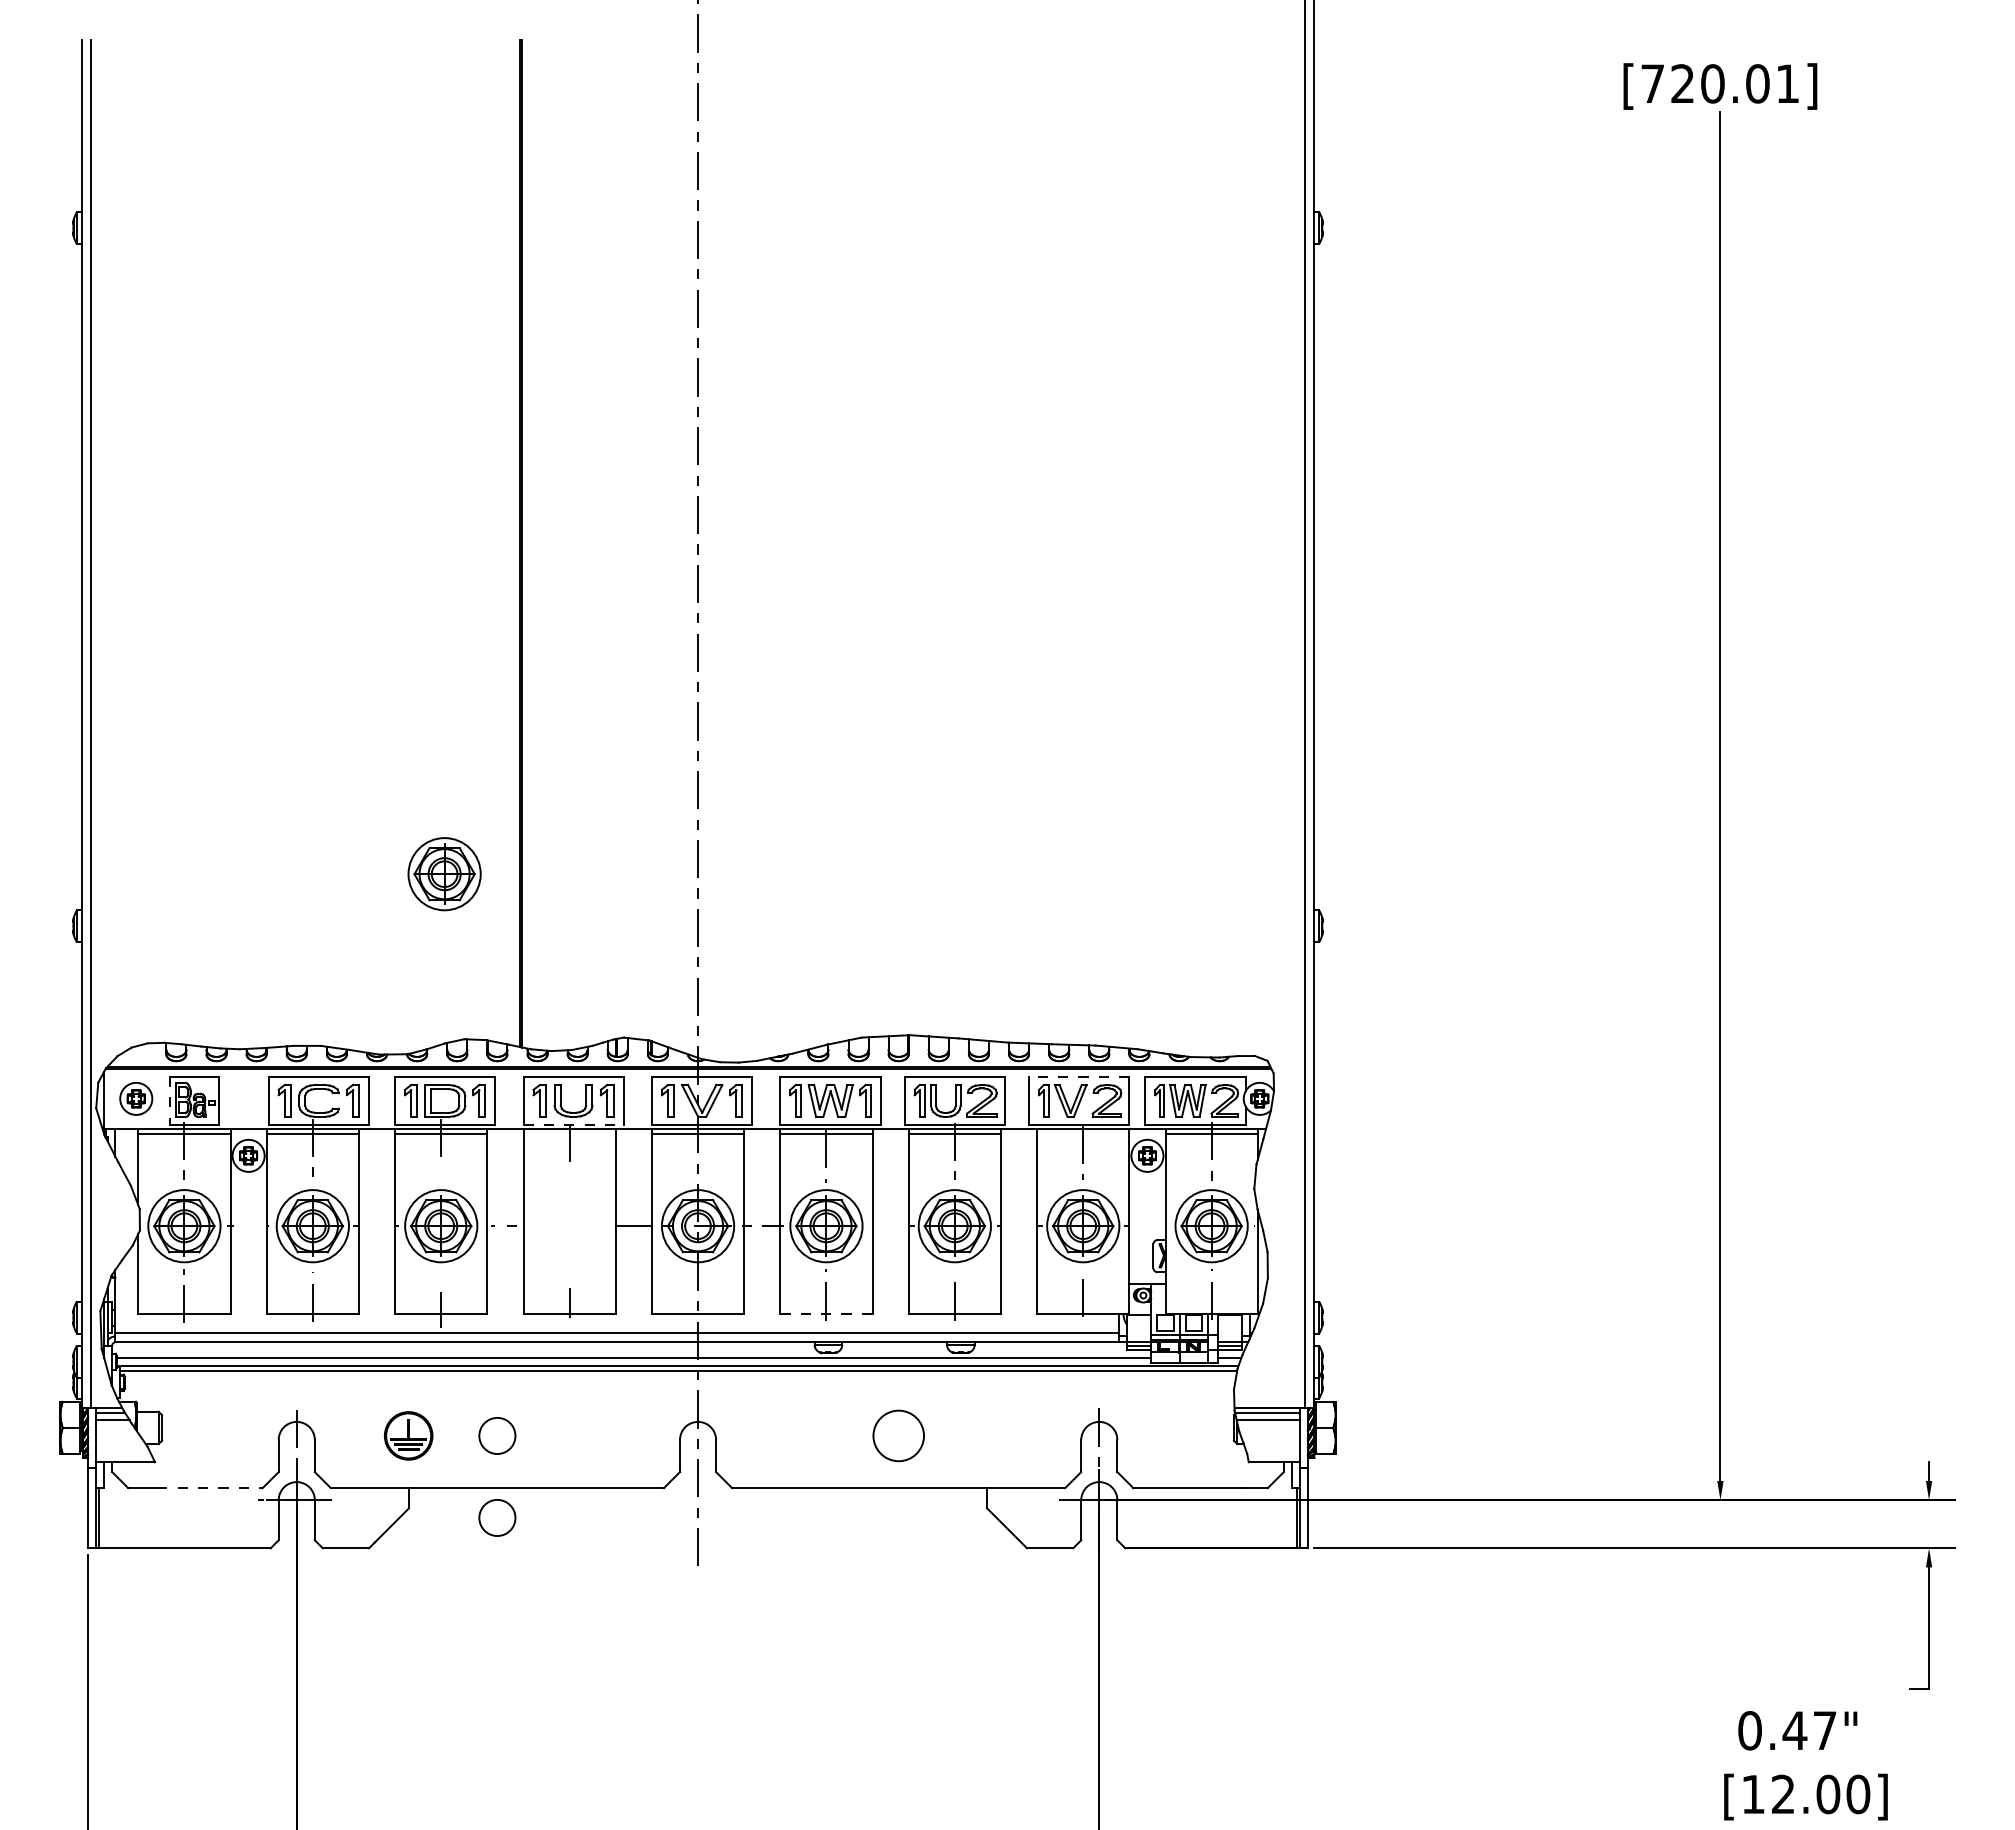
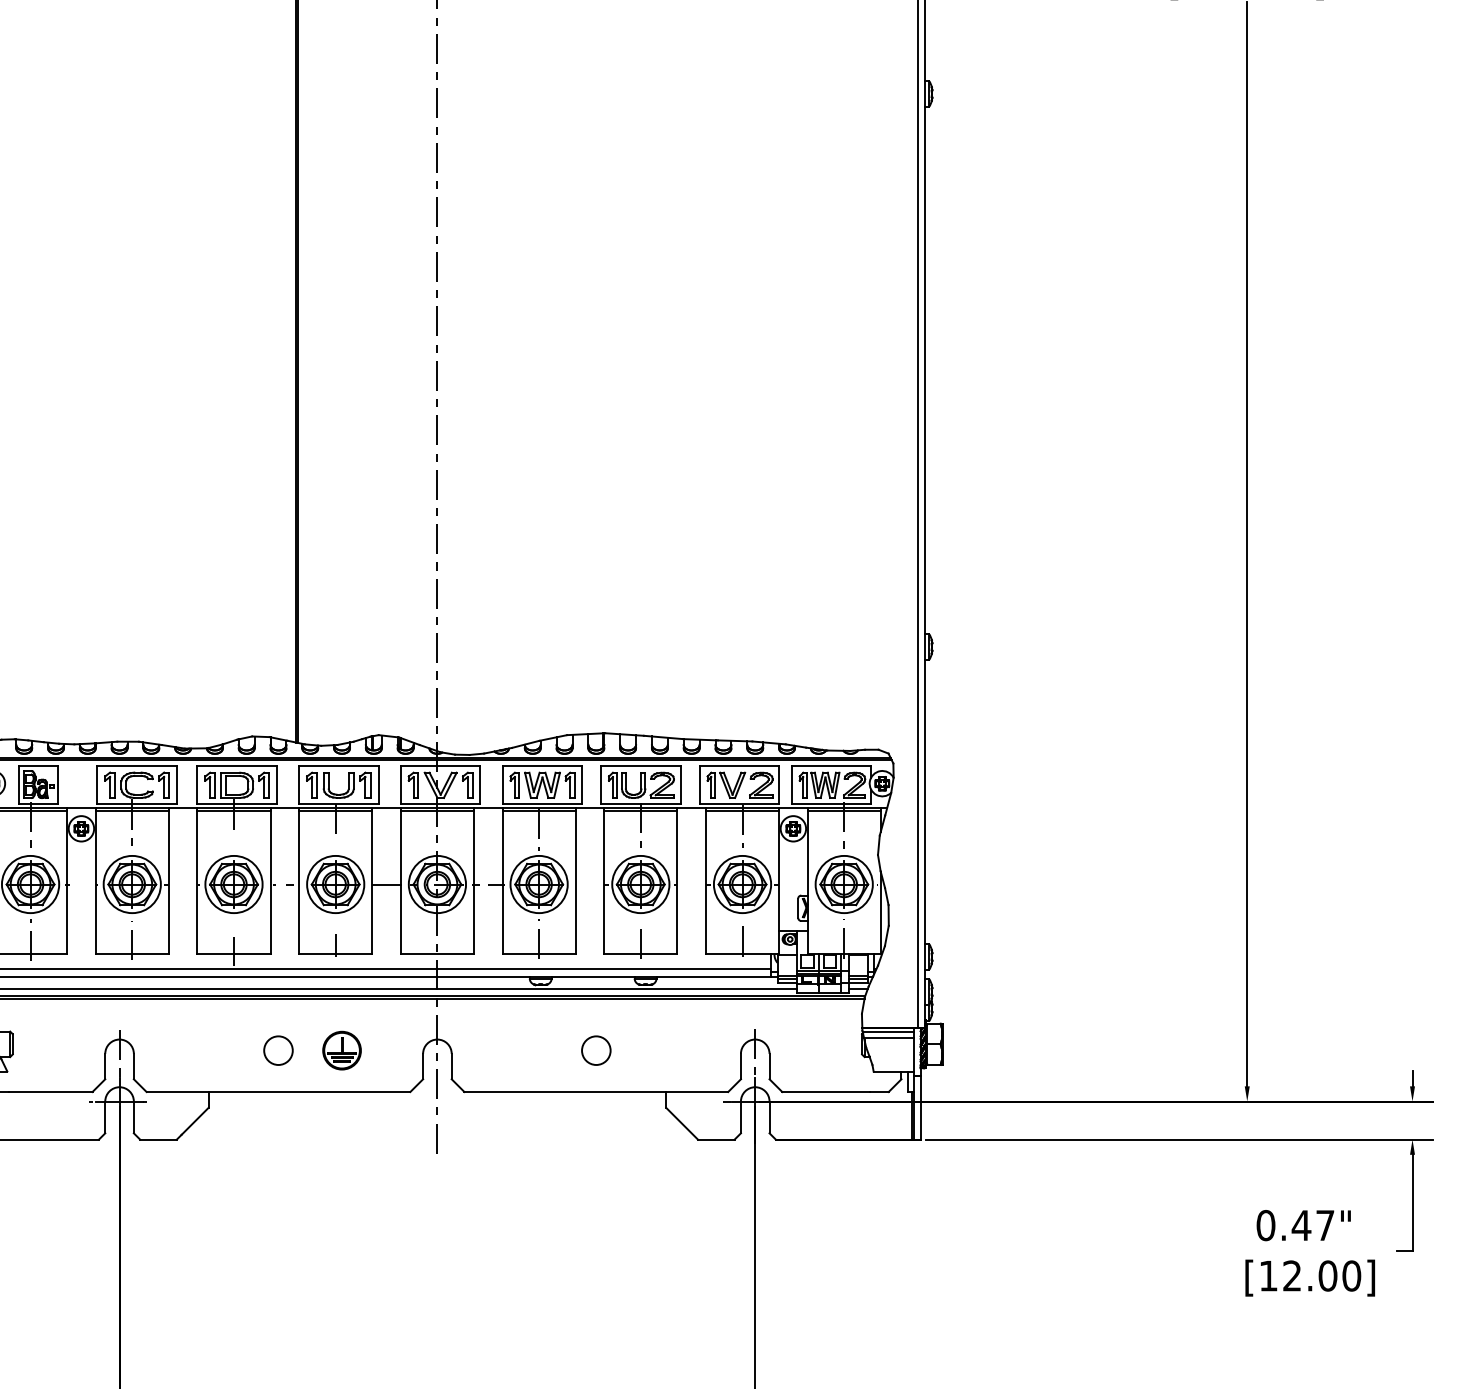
part: (444, 874) -> (335, 884), moved
line: (1078, 1076) -> (738, 765), dashed -> solid
line: (170, 1101) -> (19, 785), dashed -> solid
line: (574, 1124) -> (339, 803), dashed -> solid
line: (569, 1133) -> (335, 811), added
line: (1083, 1133) -> (742, 811), added
line: (826, 1314) -> (539, 954), dashed -> solid
part: (408, 1435) -> (341, 1050), moved
circle: (898, 1435) -> (596, 1050), size x0.71
line: (209, 1488) -> (50, 1092), dashed -> solid
circle: (497, 1517) -> (278, 1115), removed
text: (1805, 1765) -> (1309, 1253), moved

